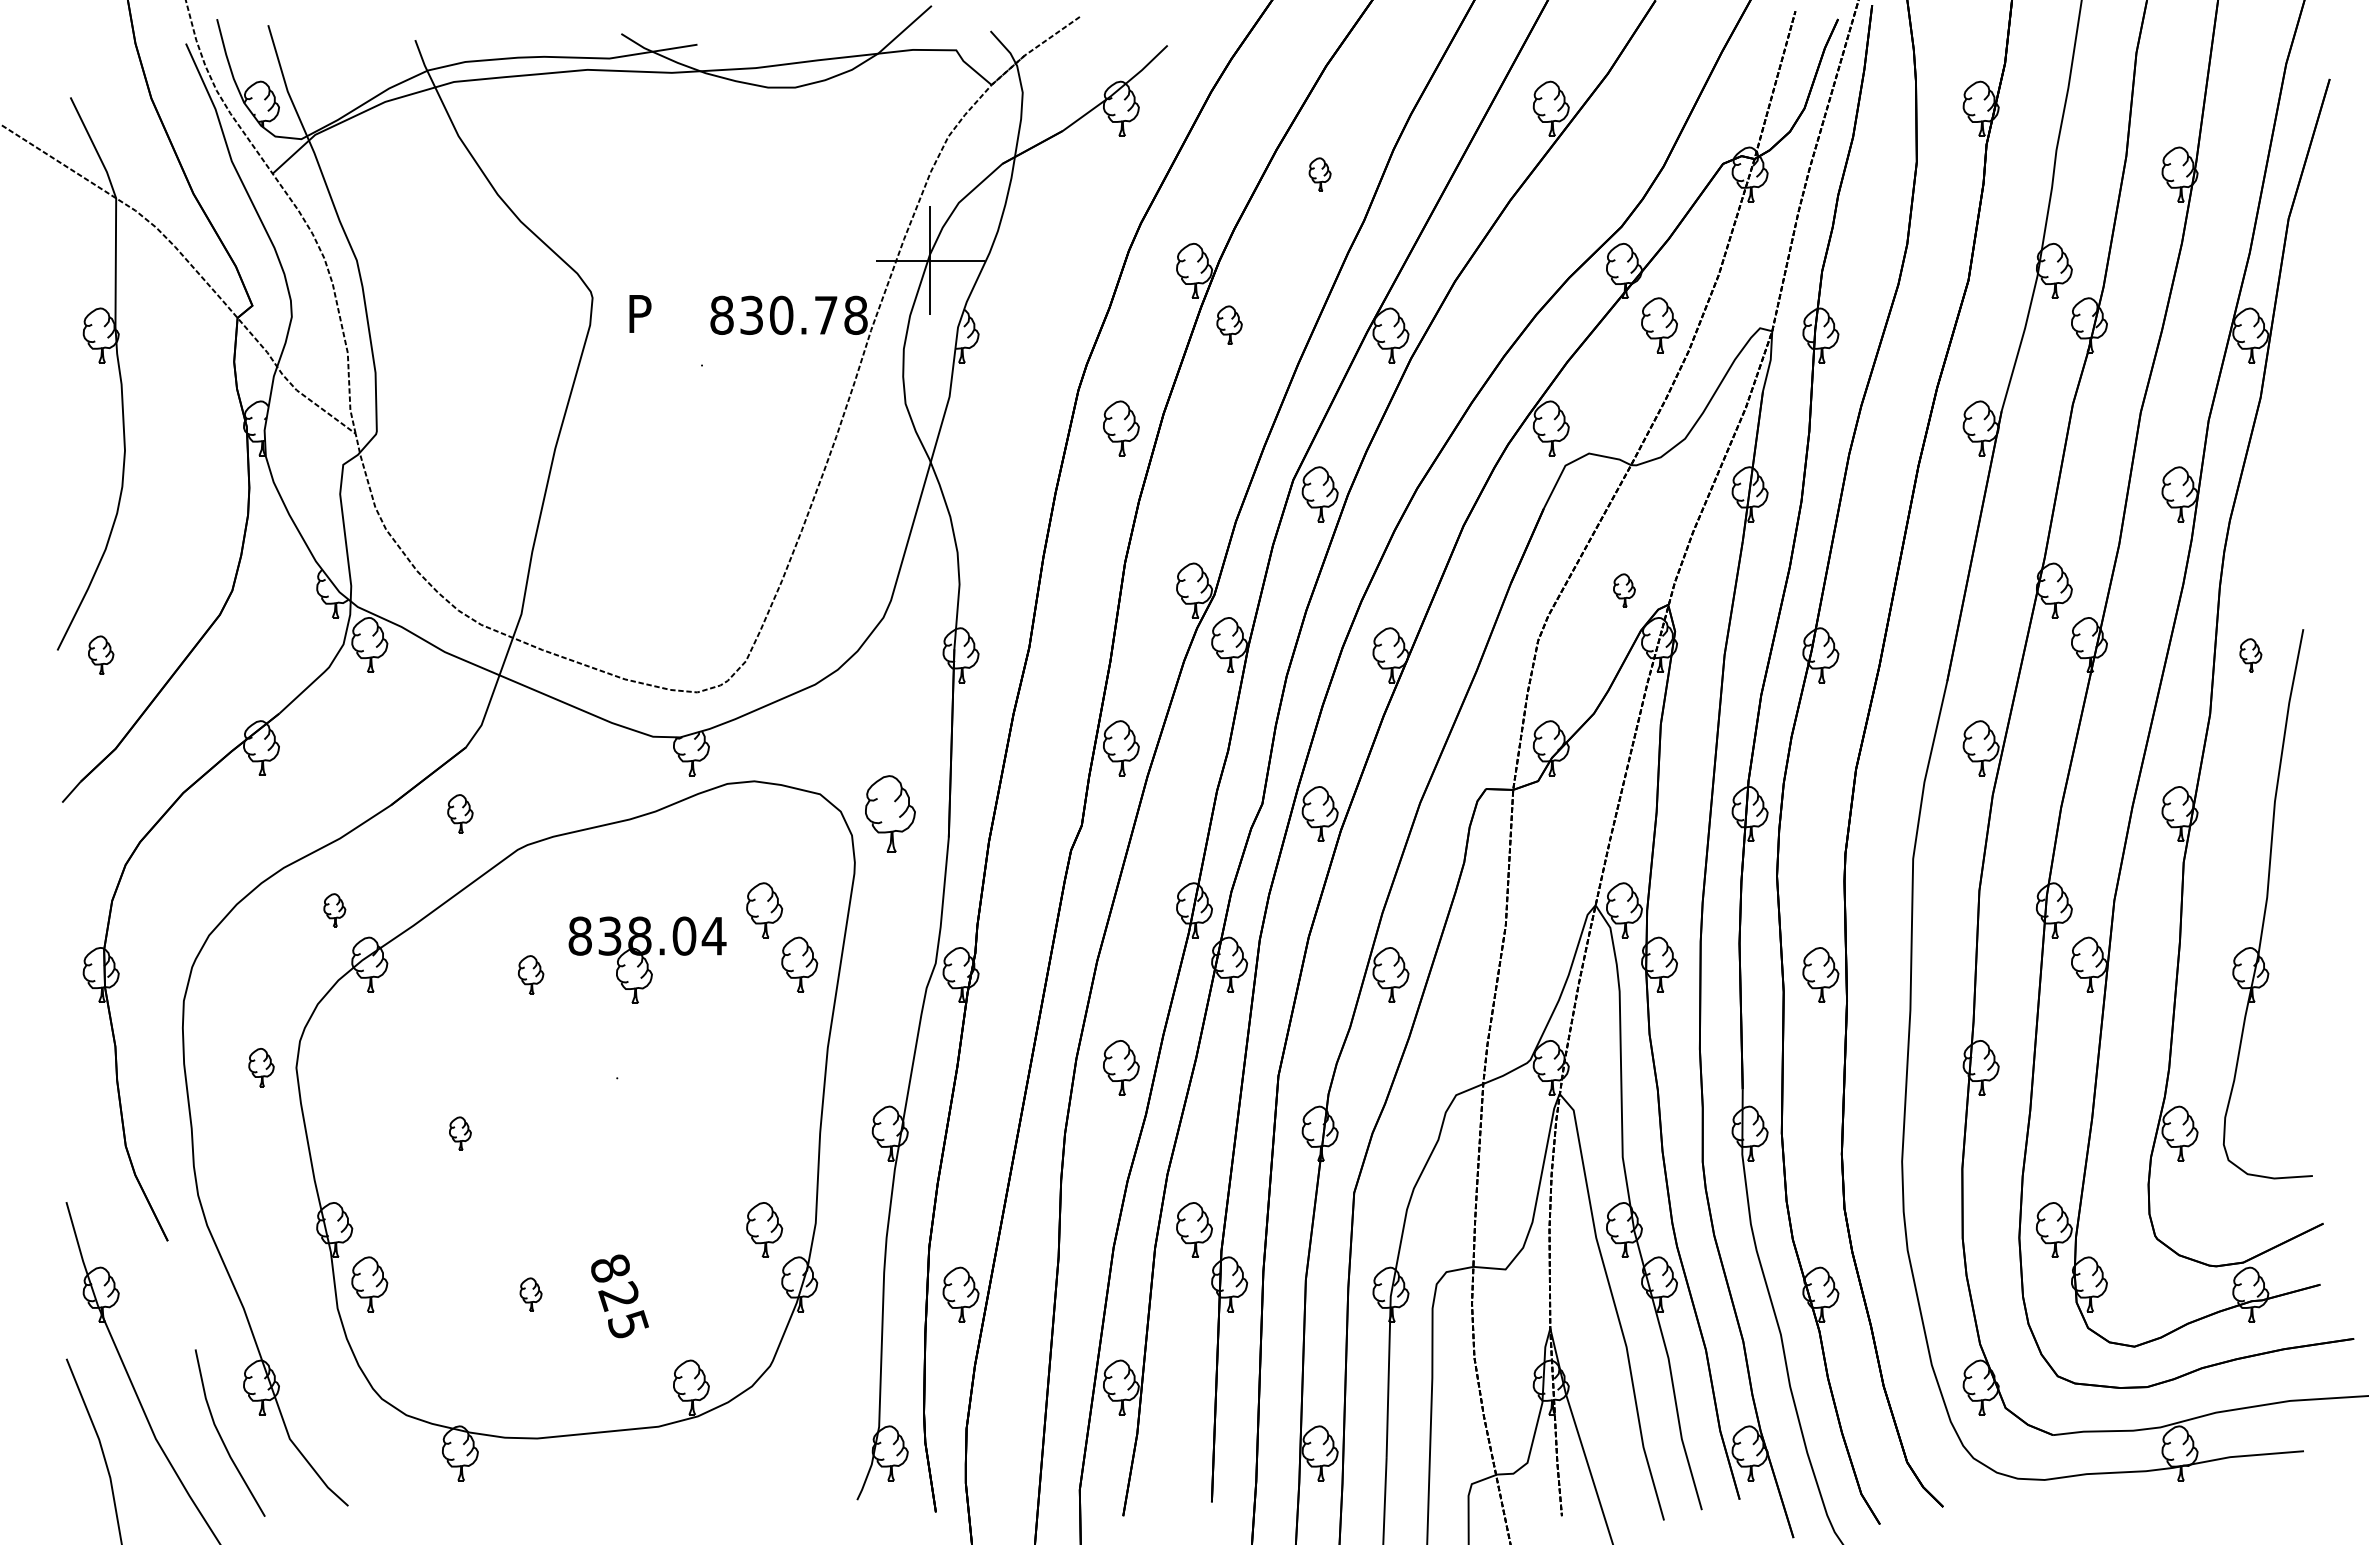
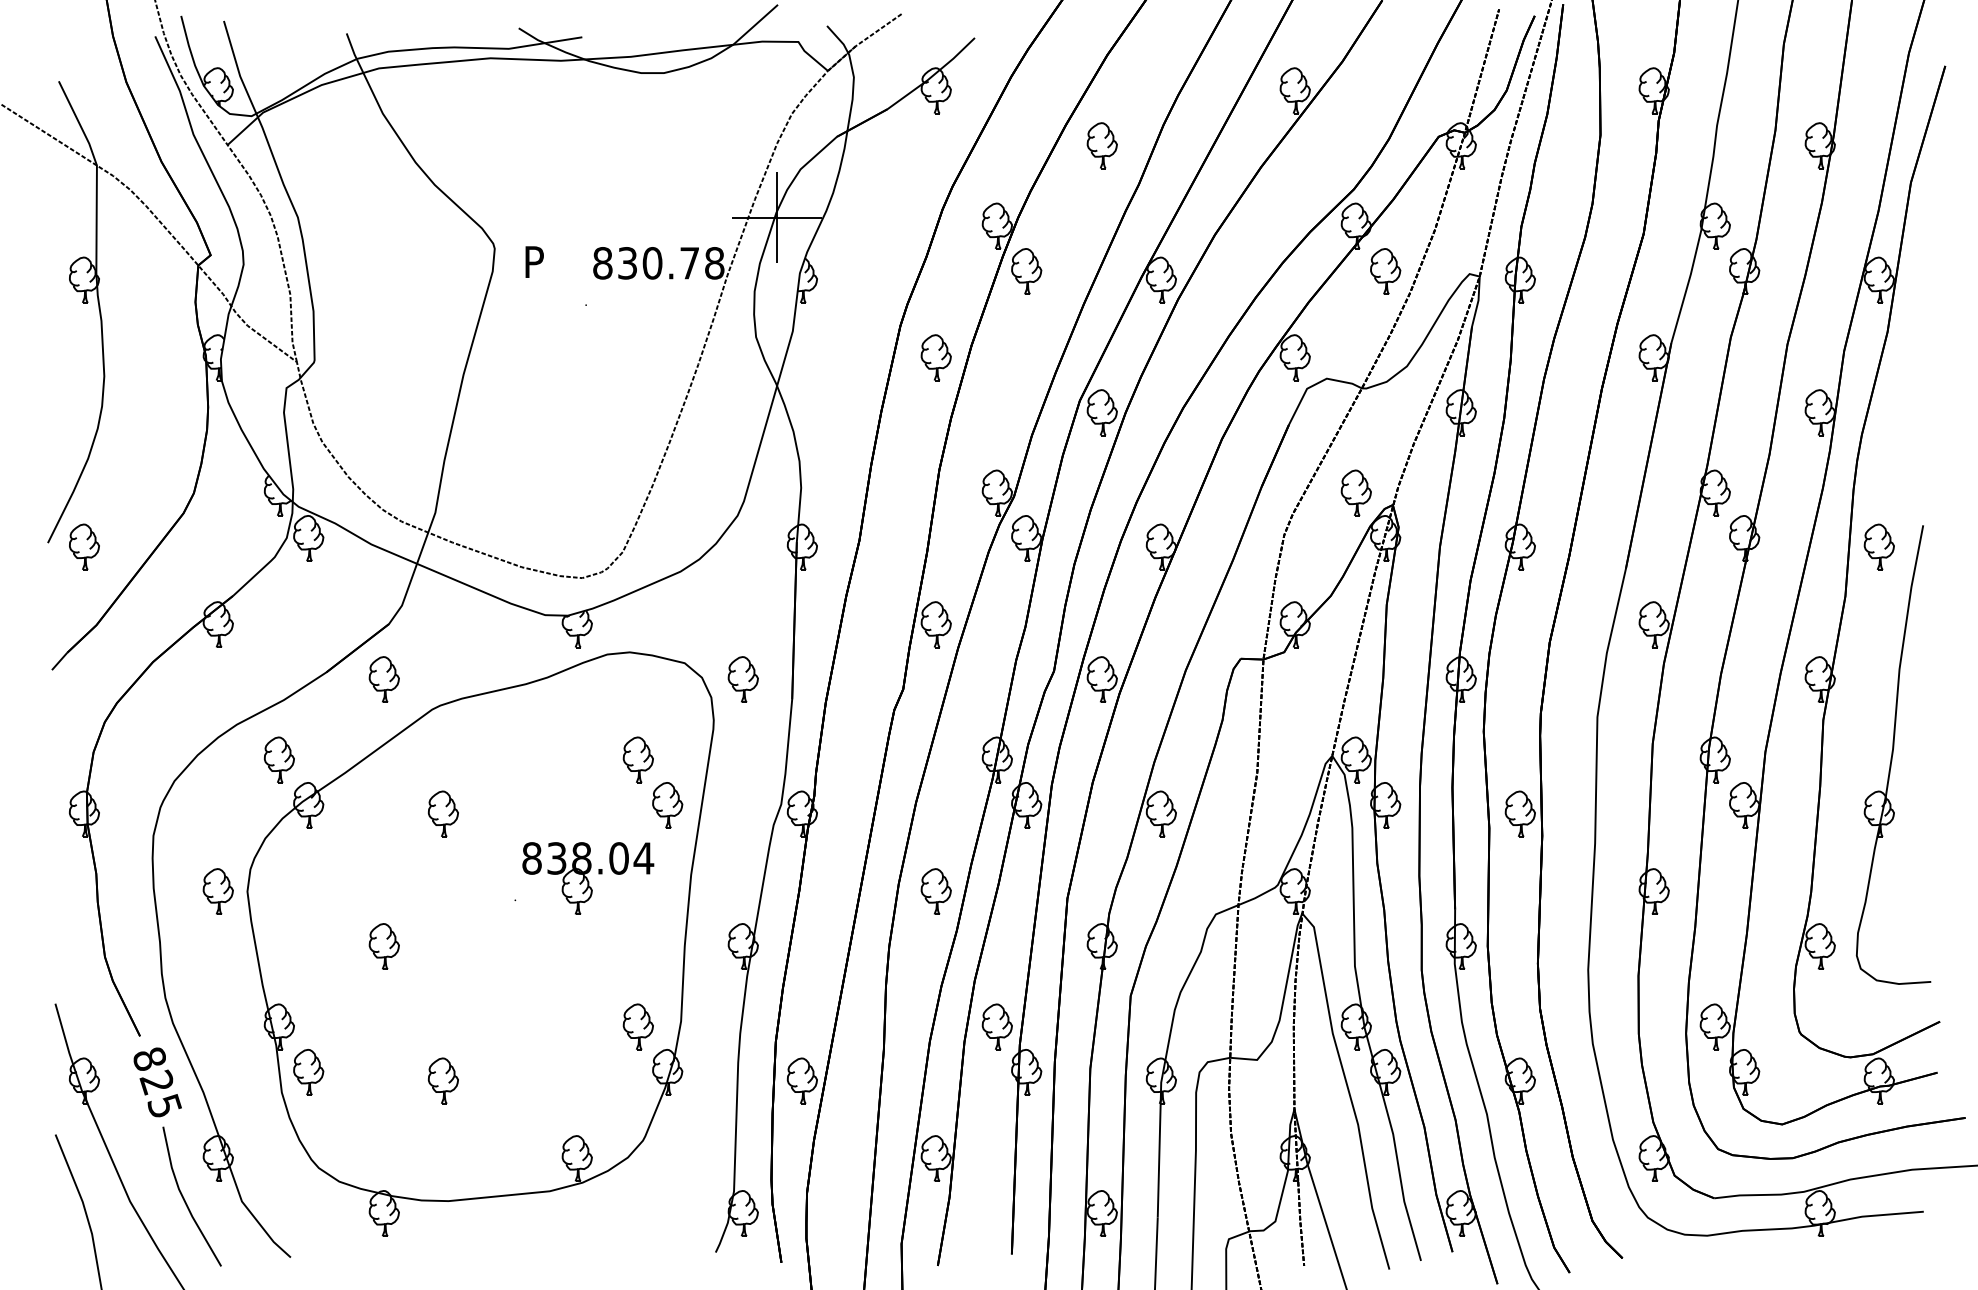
part: (1319, 174) -> (1101, 145), size x1.67
part: (1229, 325) -> (1026, 271), size x1.43
part: (1624, 590) -> (1356, 493), size x1.67
part: (100, 655) -> (83, 547), size x1.43
part: (2250, 655) -> (1879, 547), size x1.67
part: (460, 813) -> (384, 679), size x1.43
part: (889, 813) -> (742, 679), size x0.71
part: (334, 910) -> (279, 760), size x1.67
part: (647, 959) -> (588, 877), moved
part: (530, 974) -> (442, 813), size x1.43
part: (261, 1067) -> (218, 891), size x1.43
part: (460, 1133) -> (384, 946), size x1.67
part: (530, 1294) -> (442, 1080), size x1.67
text: (619, 1296) -> (157, 1082), moved

